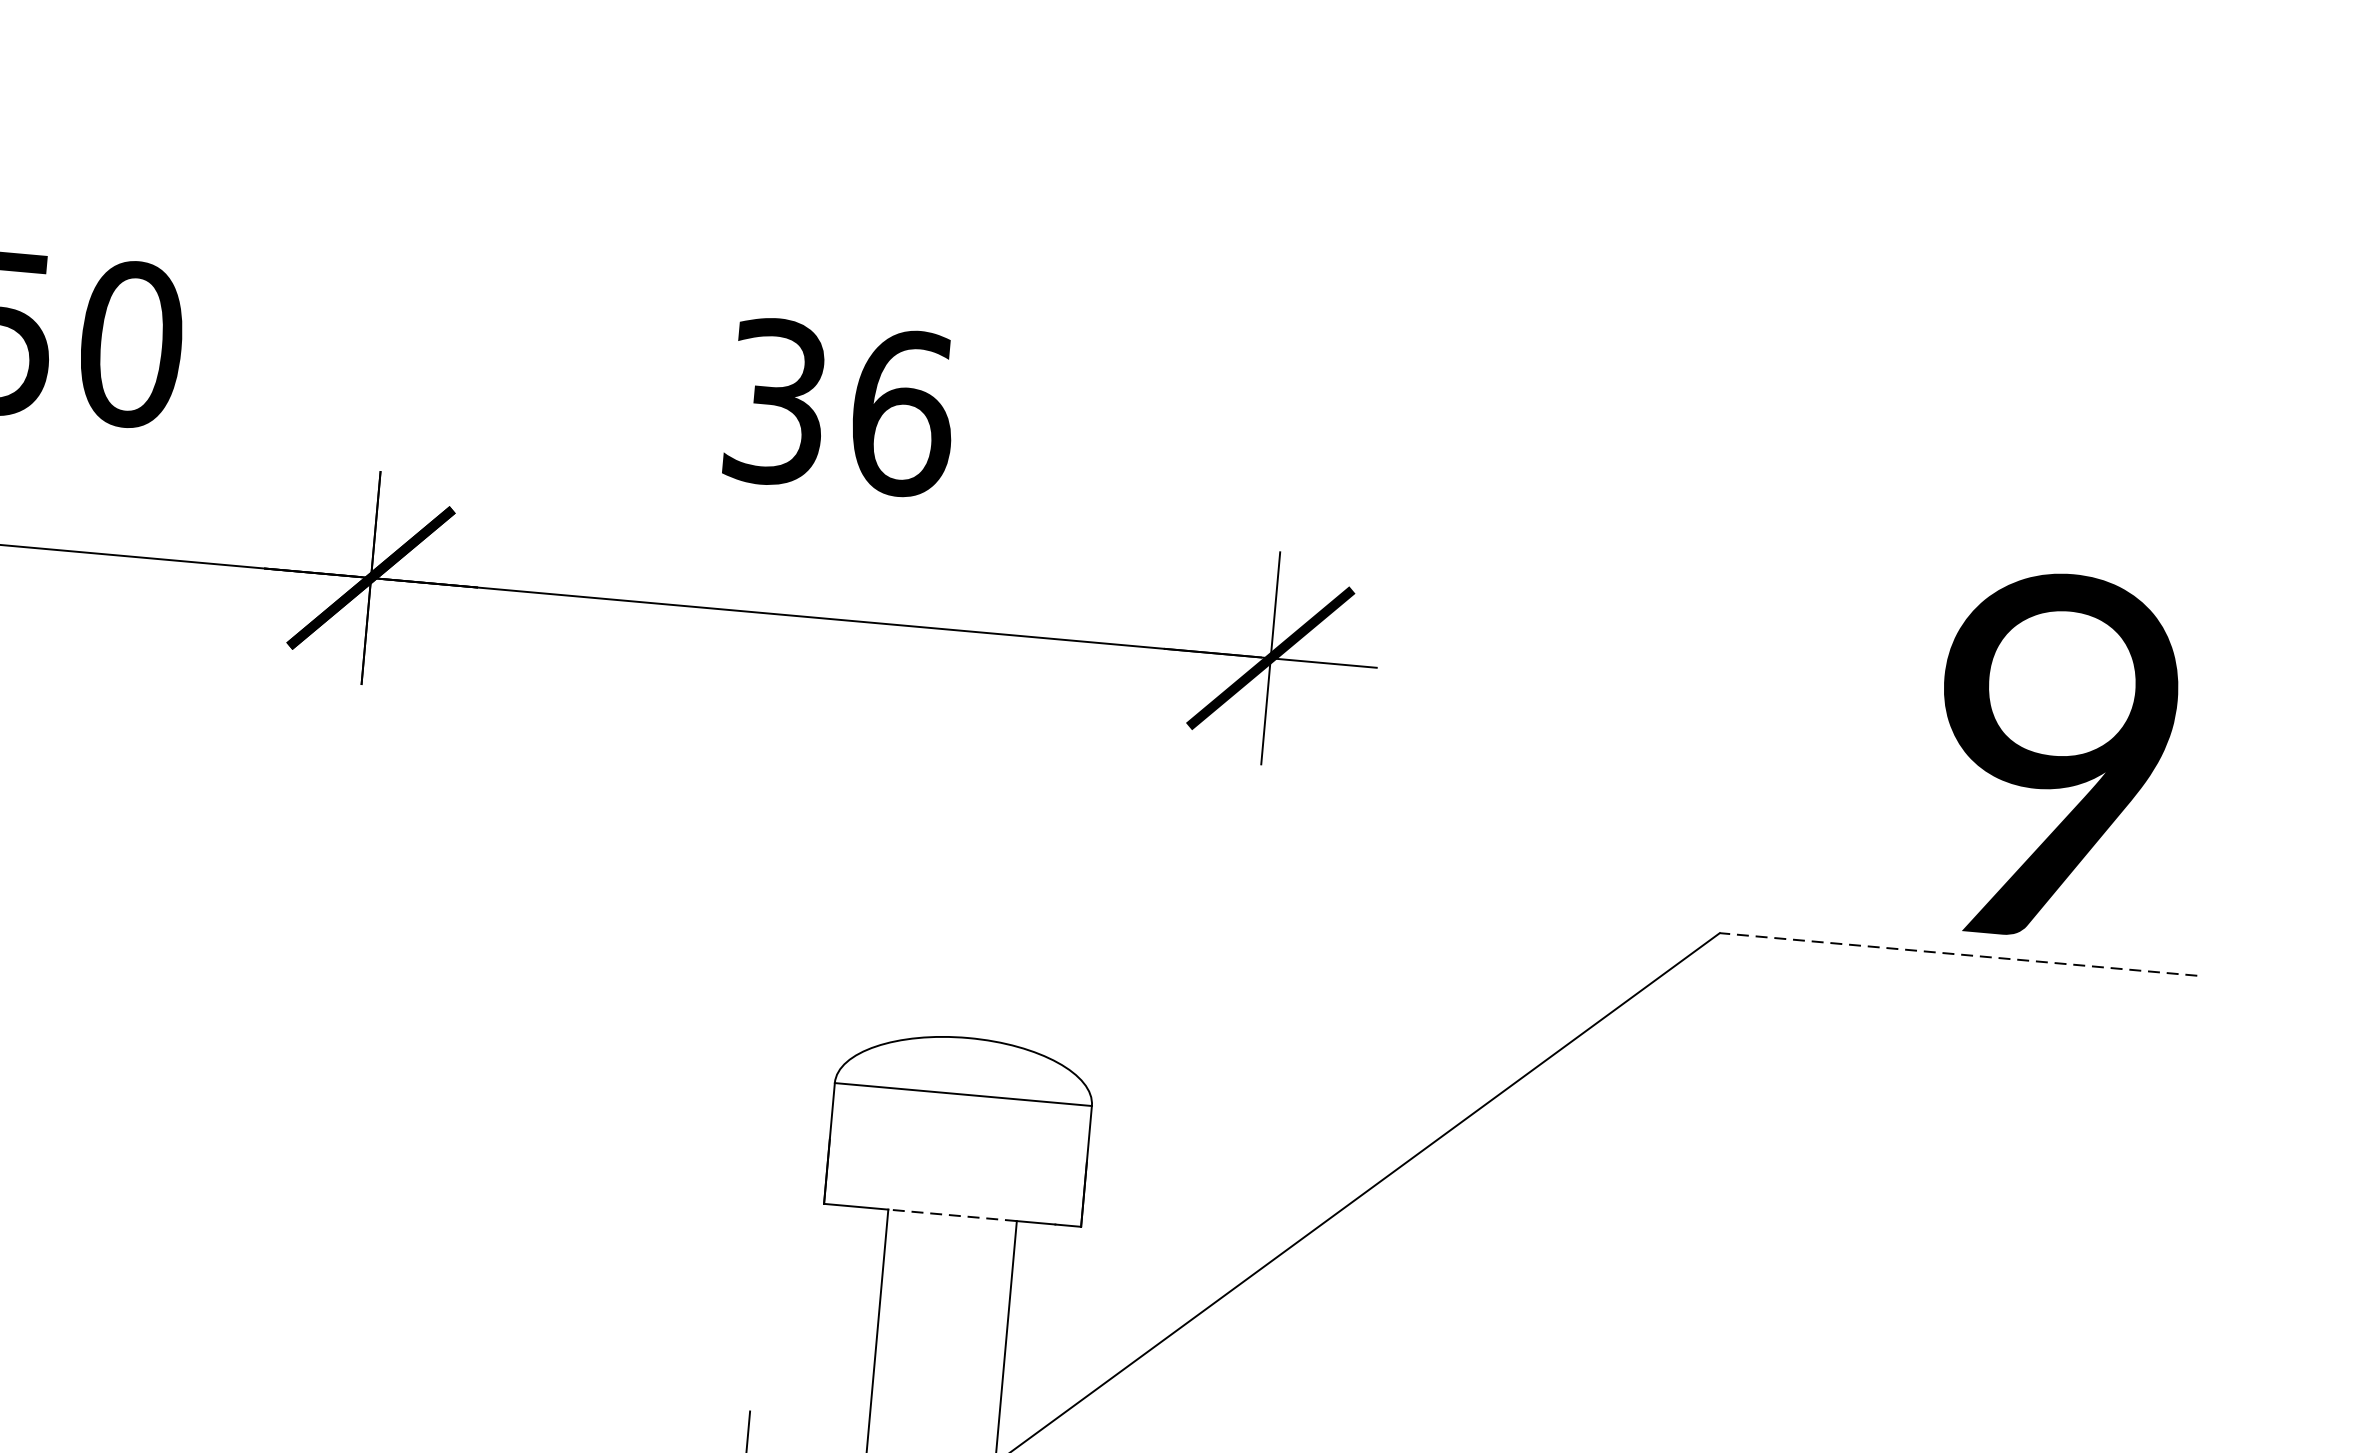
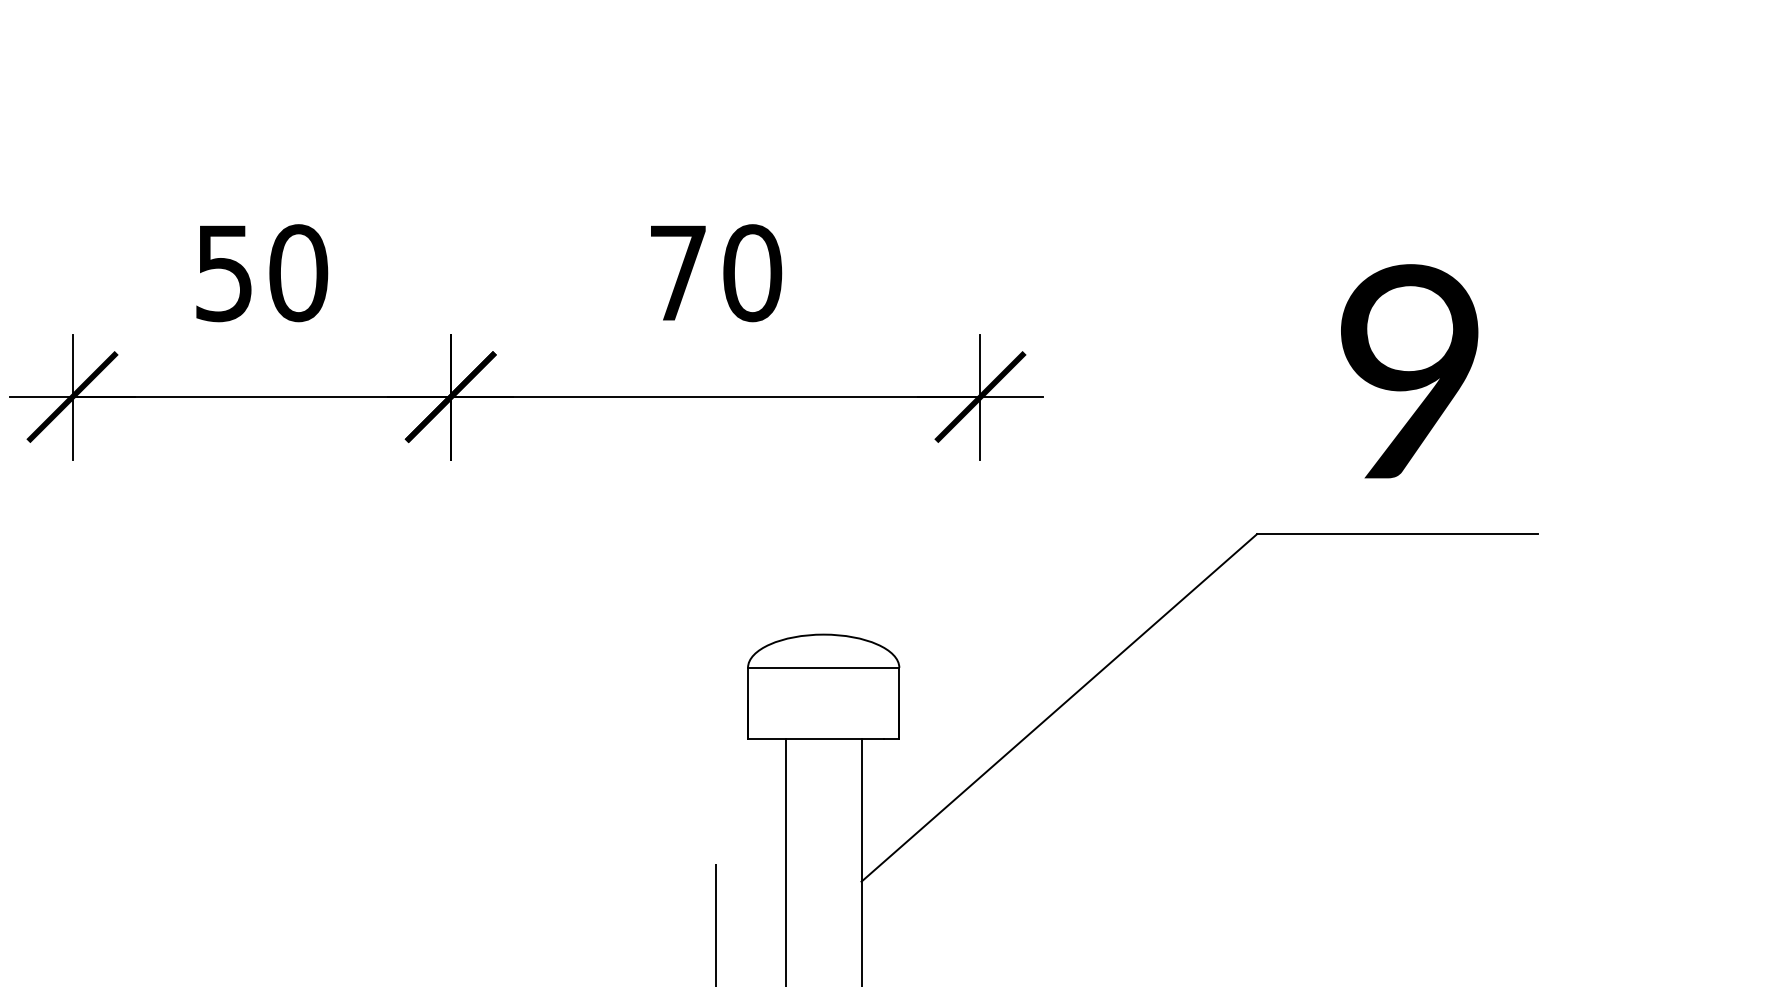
text: (841, 408) -> (716, 273), 36 -> 70
text: (2054, 756) -> (1409, 371), moved
line: (1958, 954) -> (1397, 534), dashed -> solid
line: (952, 1216) -> (823, 739), dashed -> solid

